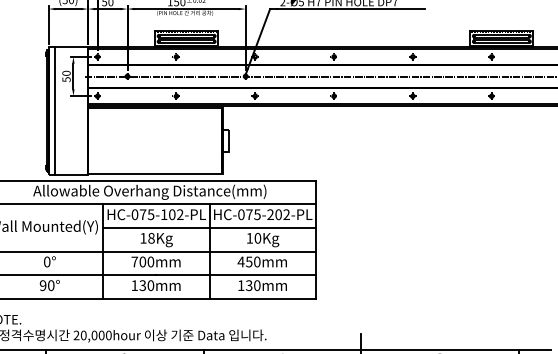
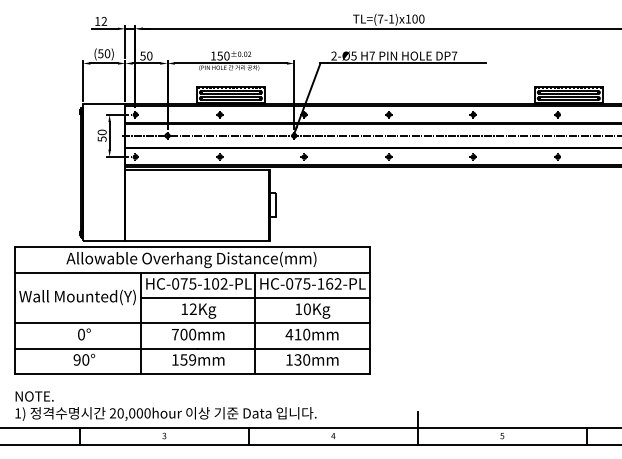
line: (54, 110) -> (89, 172), removed
text: (274, 214) -> (325, 283), HC-075-202-PL -> HC-075-162-PL
text: (150, 238) -> (192, 309), 18Kg -> 12Kg
text: (248, 261) -> (297, 334), 450mm -> 410mm
text: (147, 285) -> (188, 359), 130mm -> 159mm

